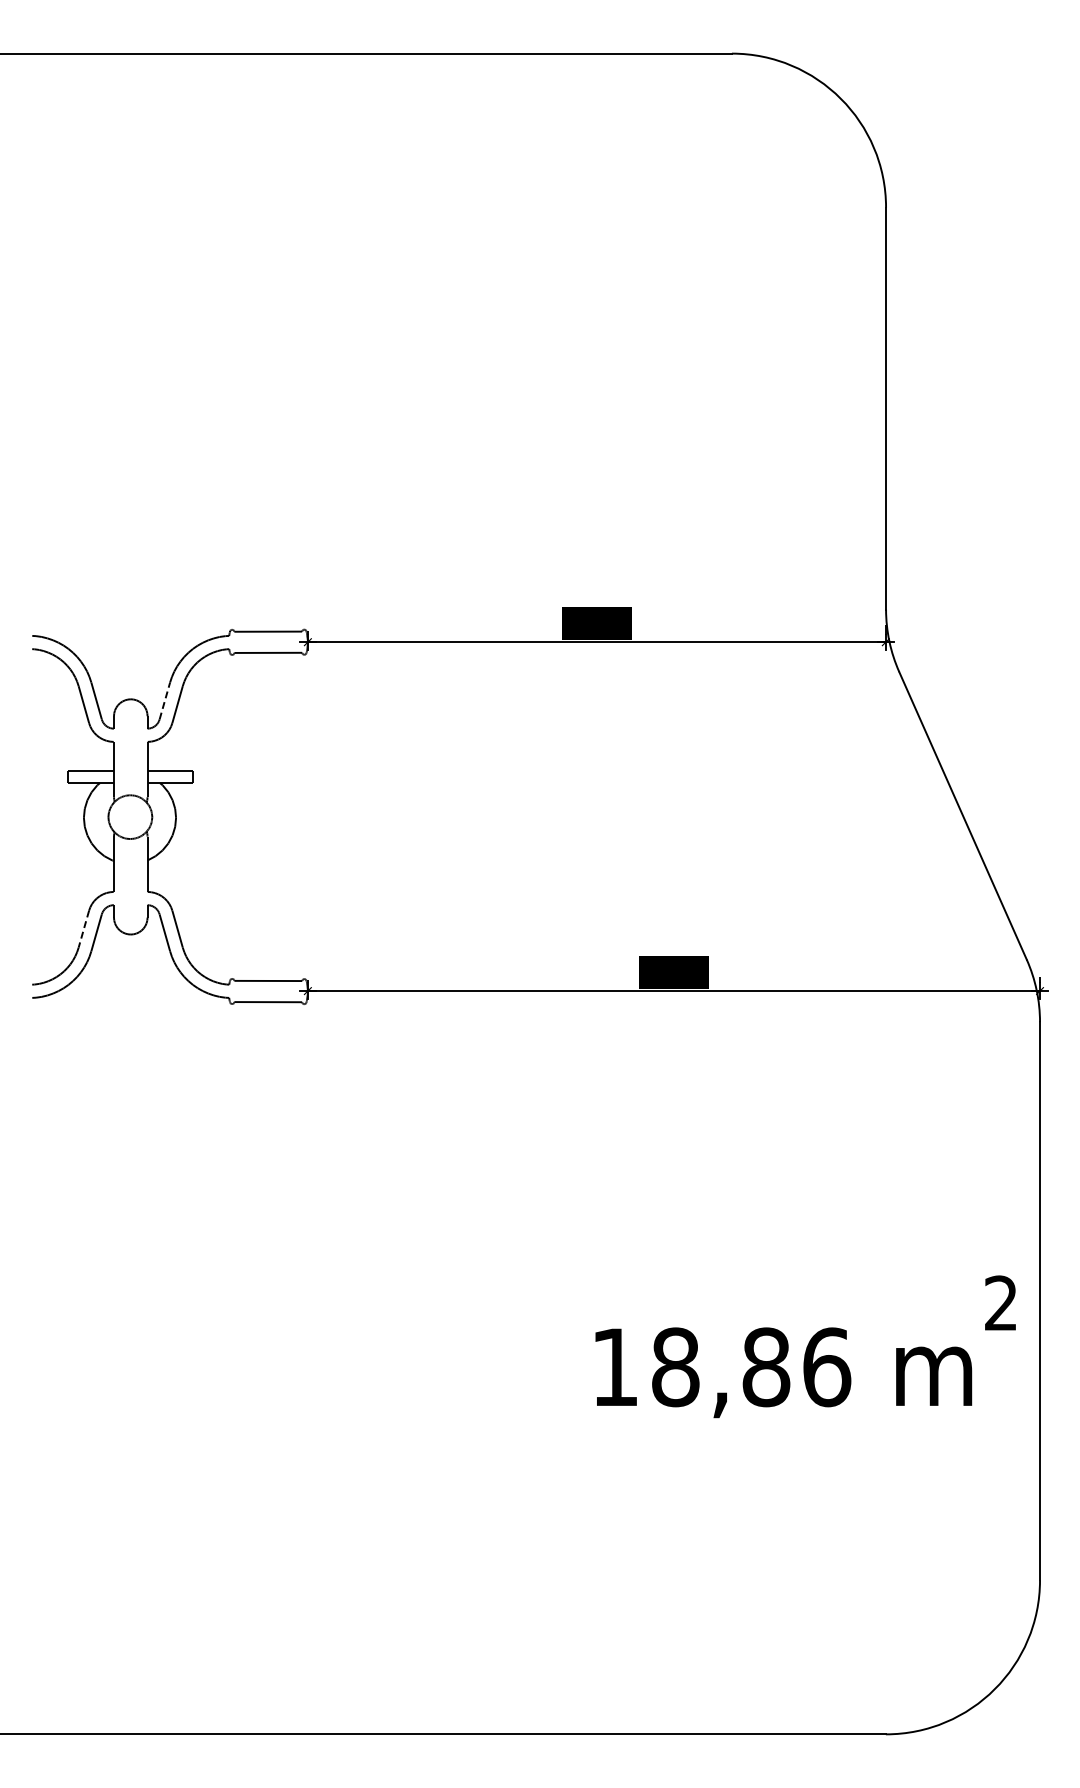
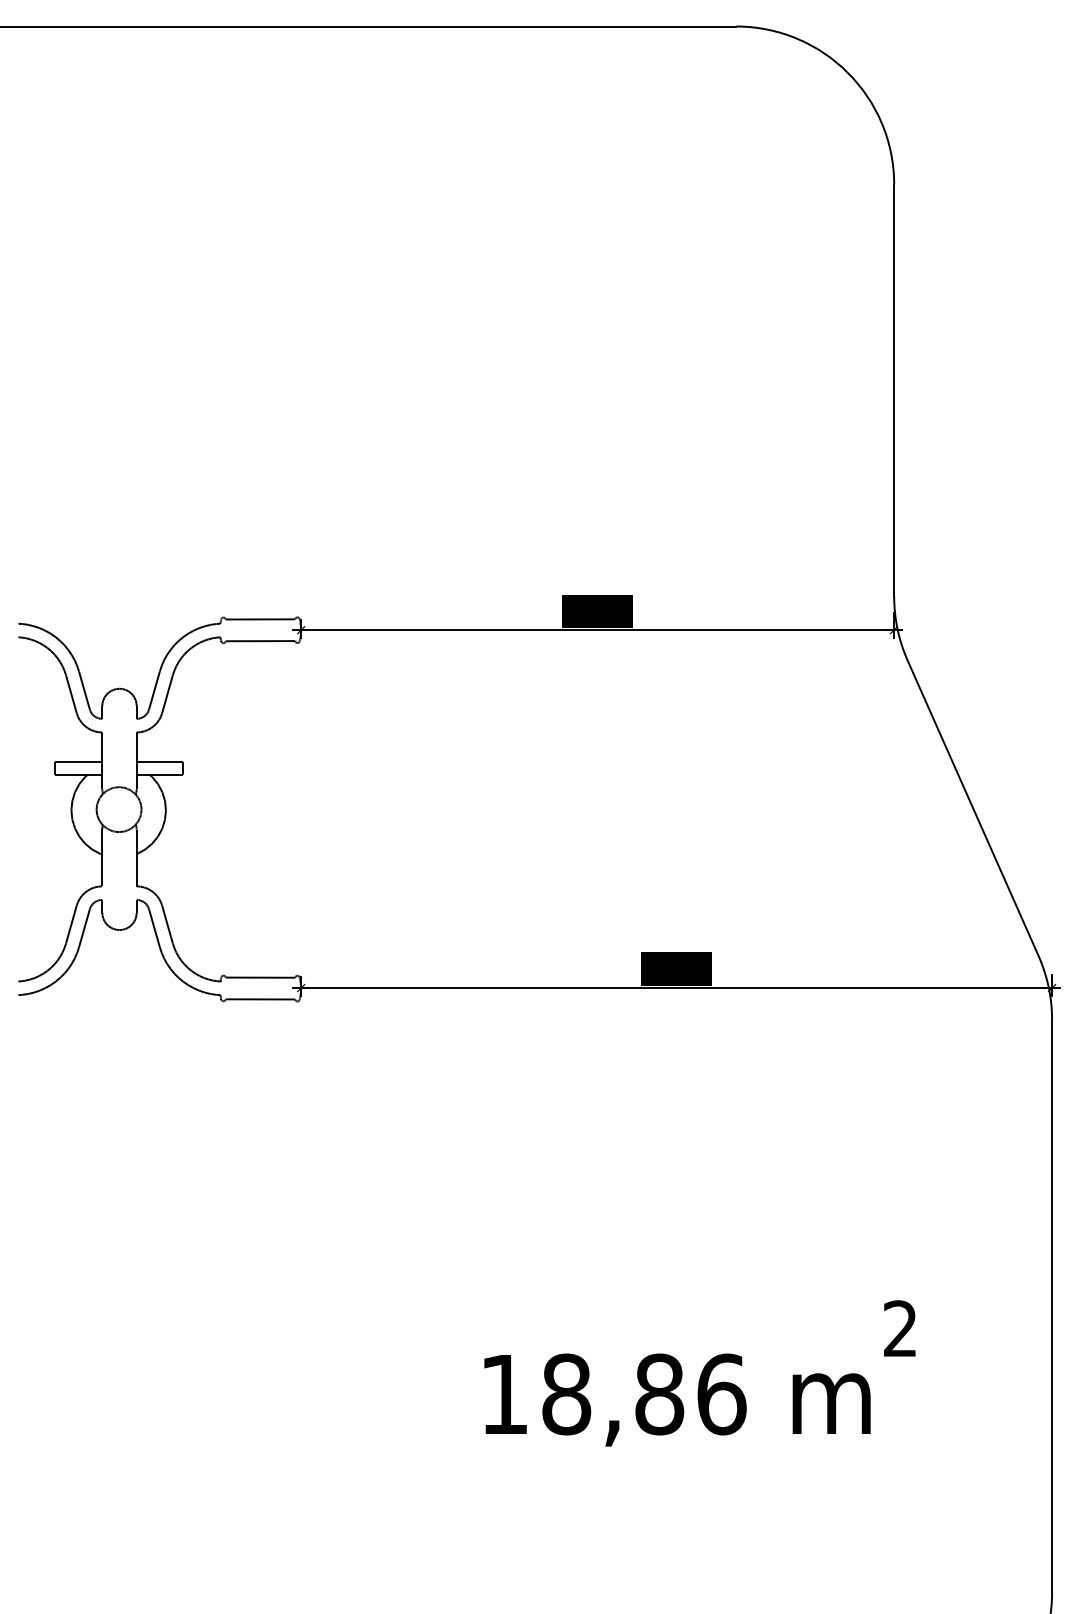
line: (165, 700) -> (155, 689), dashed -> solid
line: (83, 929) -> (71, 924), dashed -> solid
text: (805, 1346) -> (699, 1373), moved

